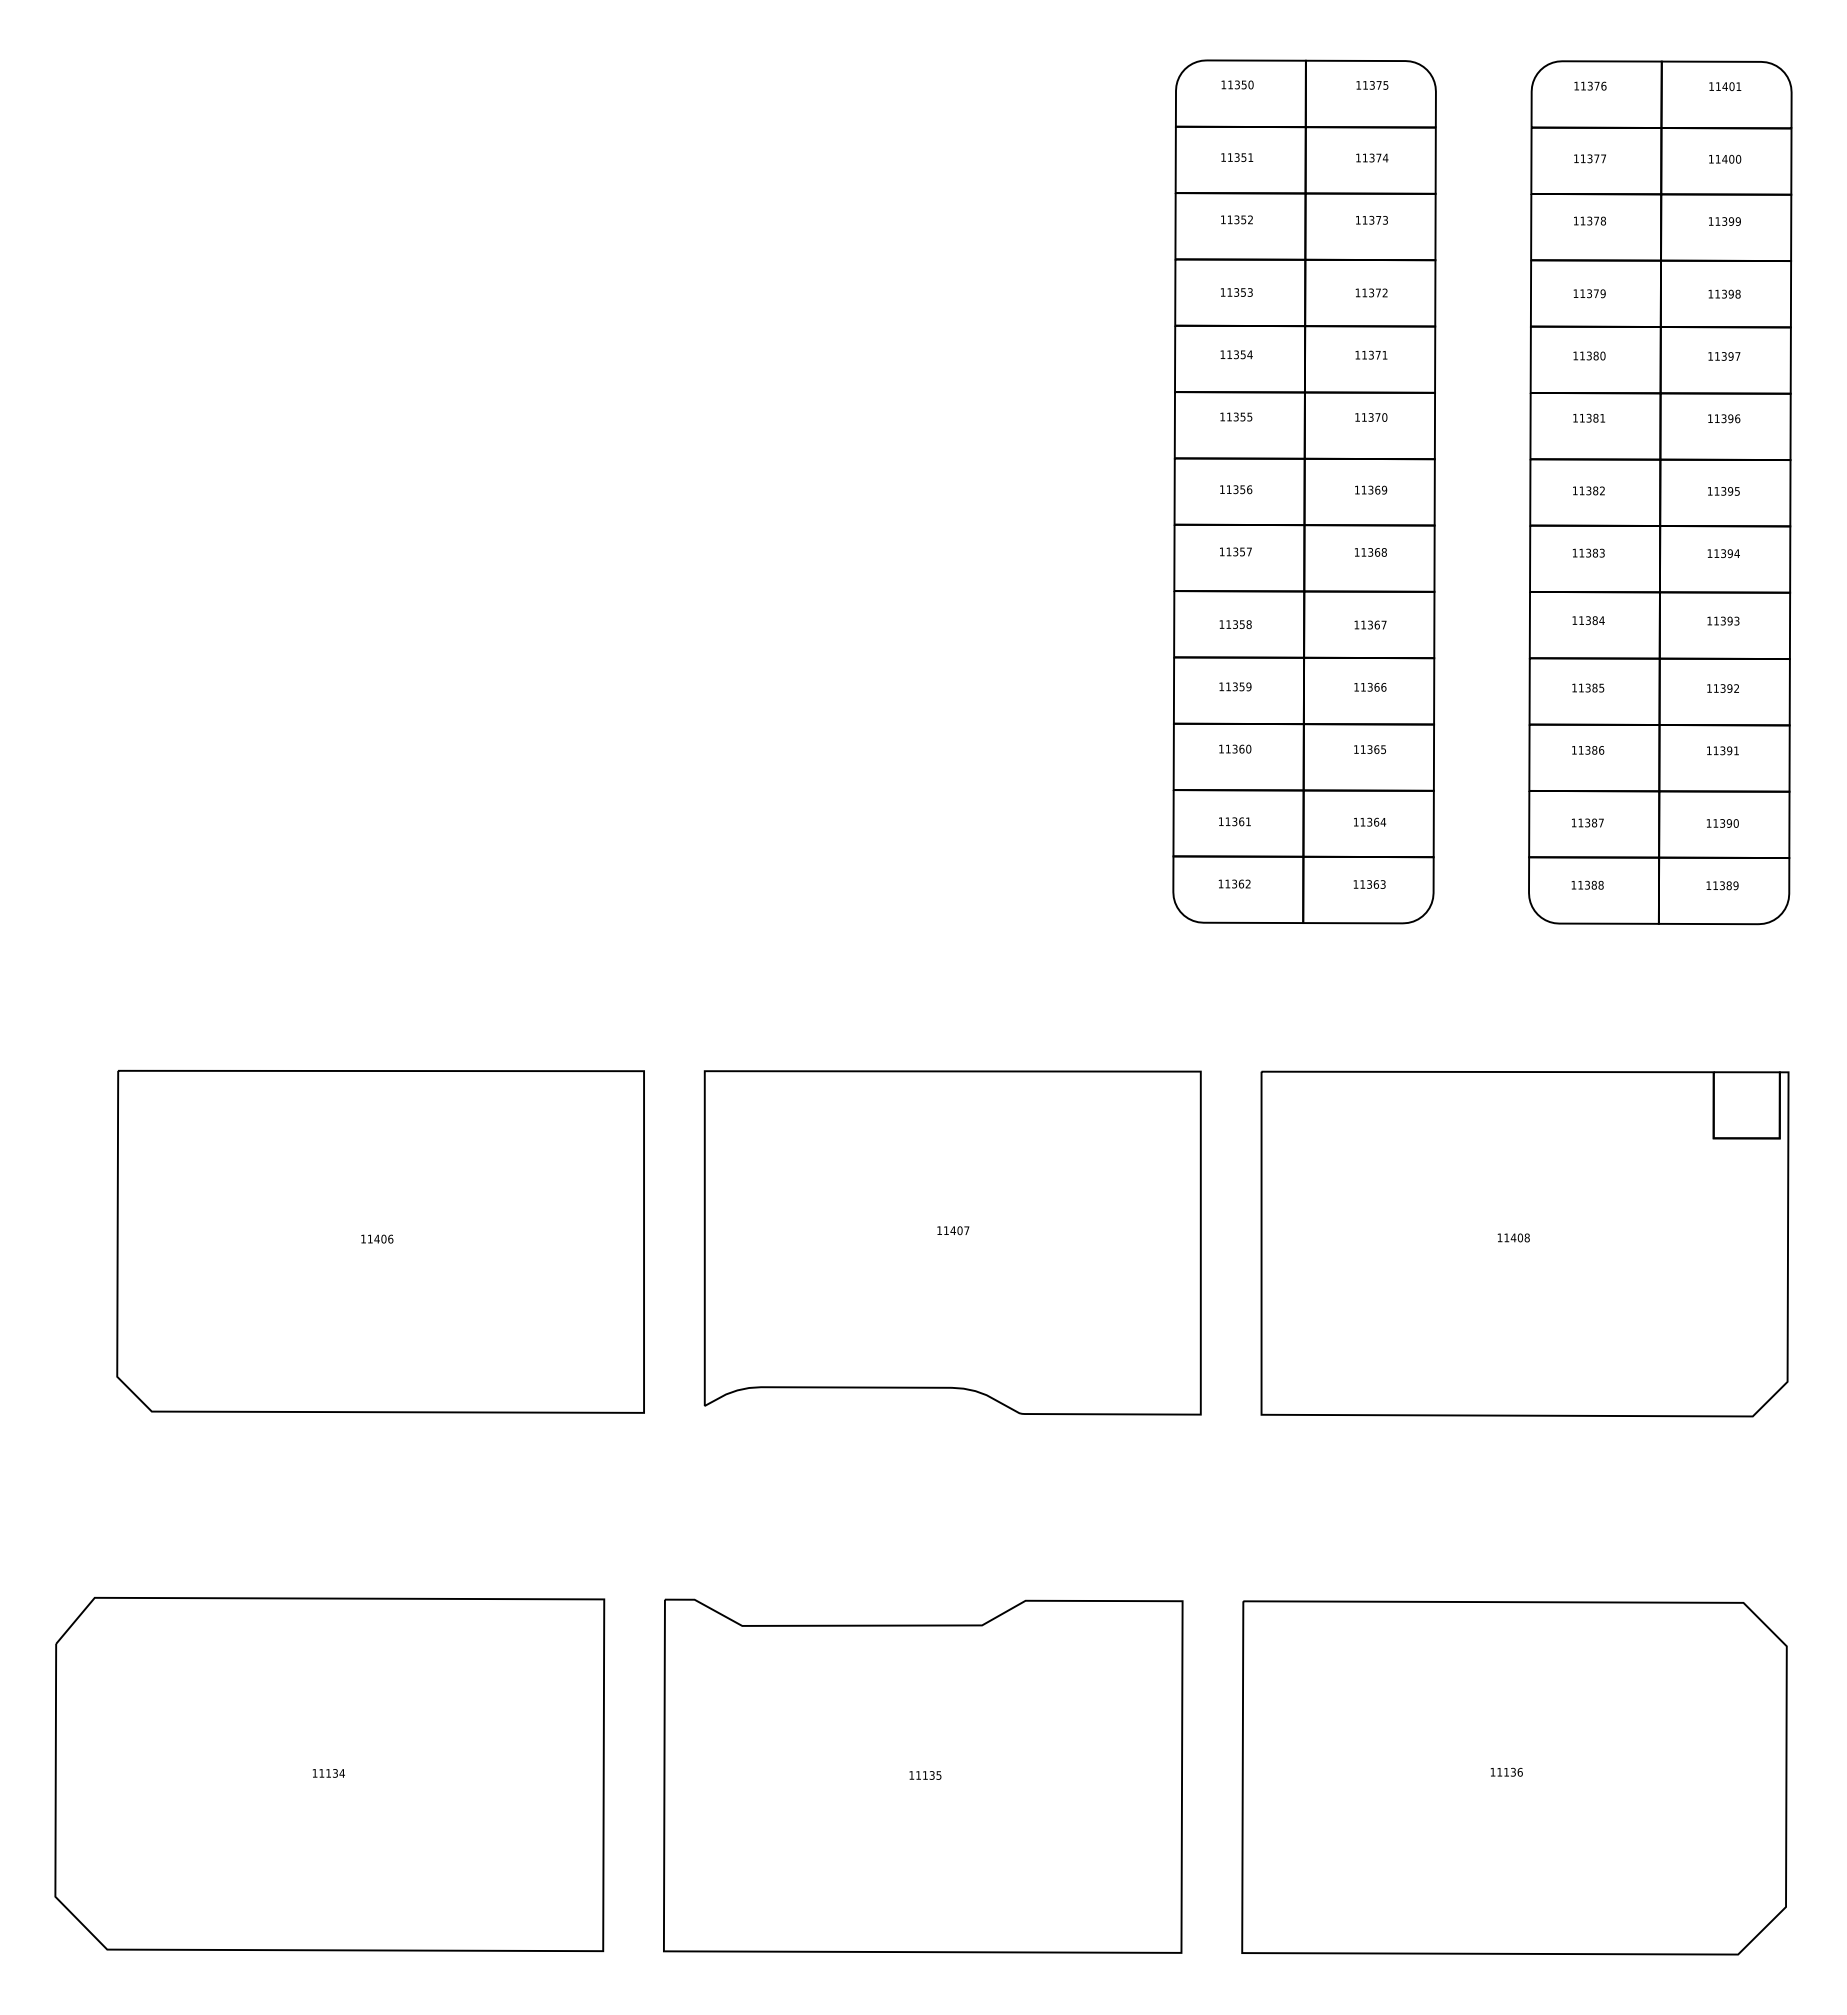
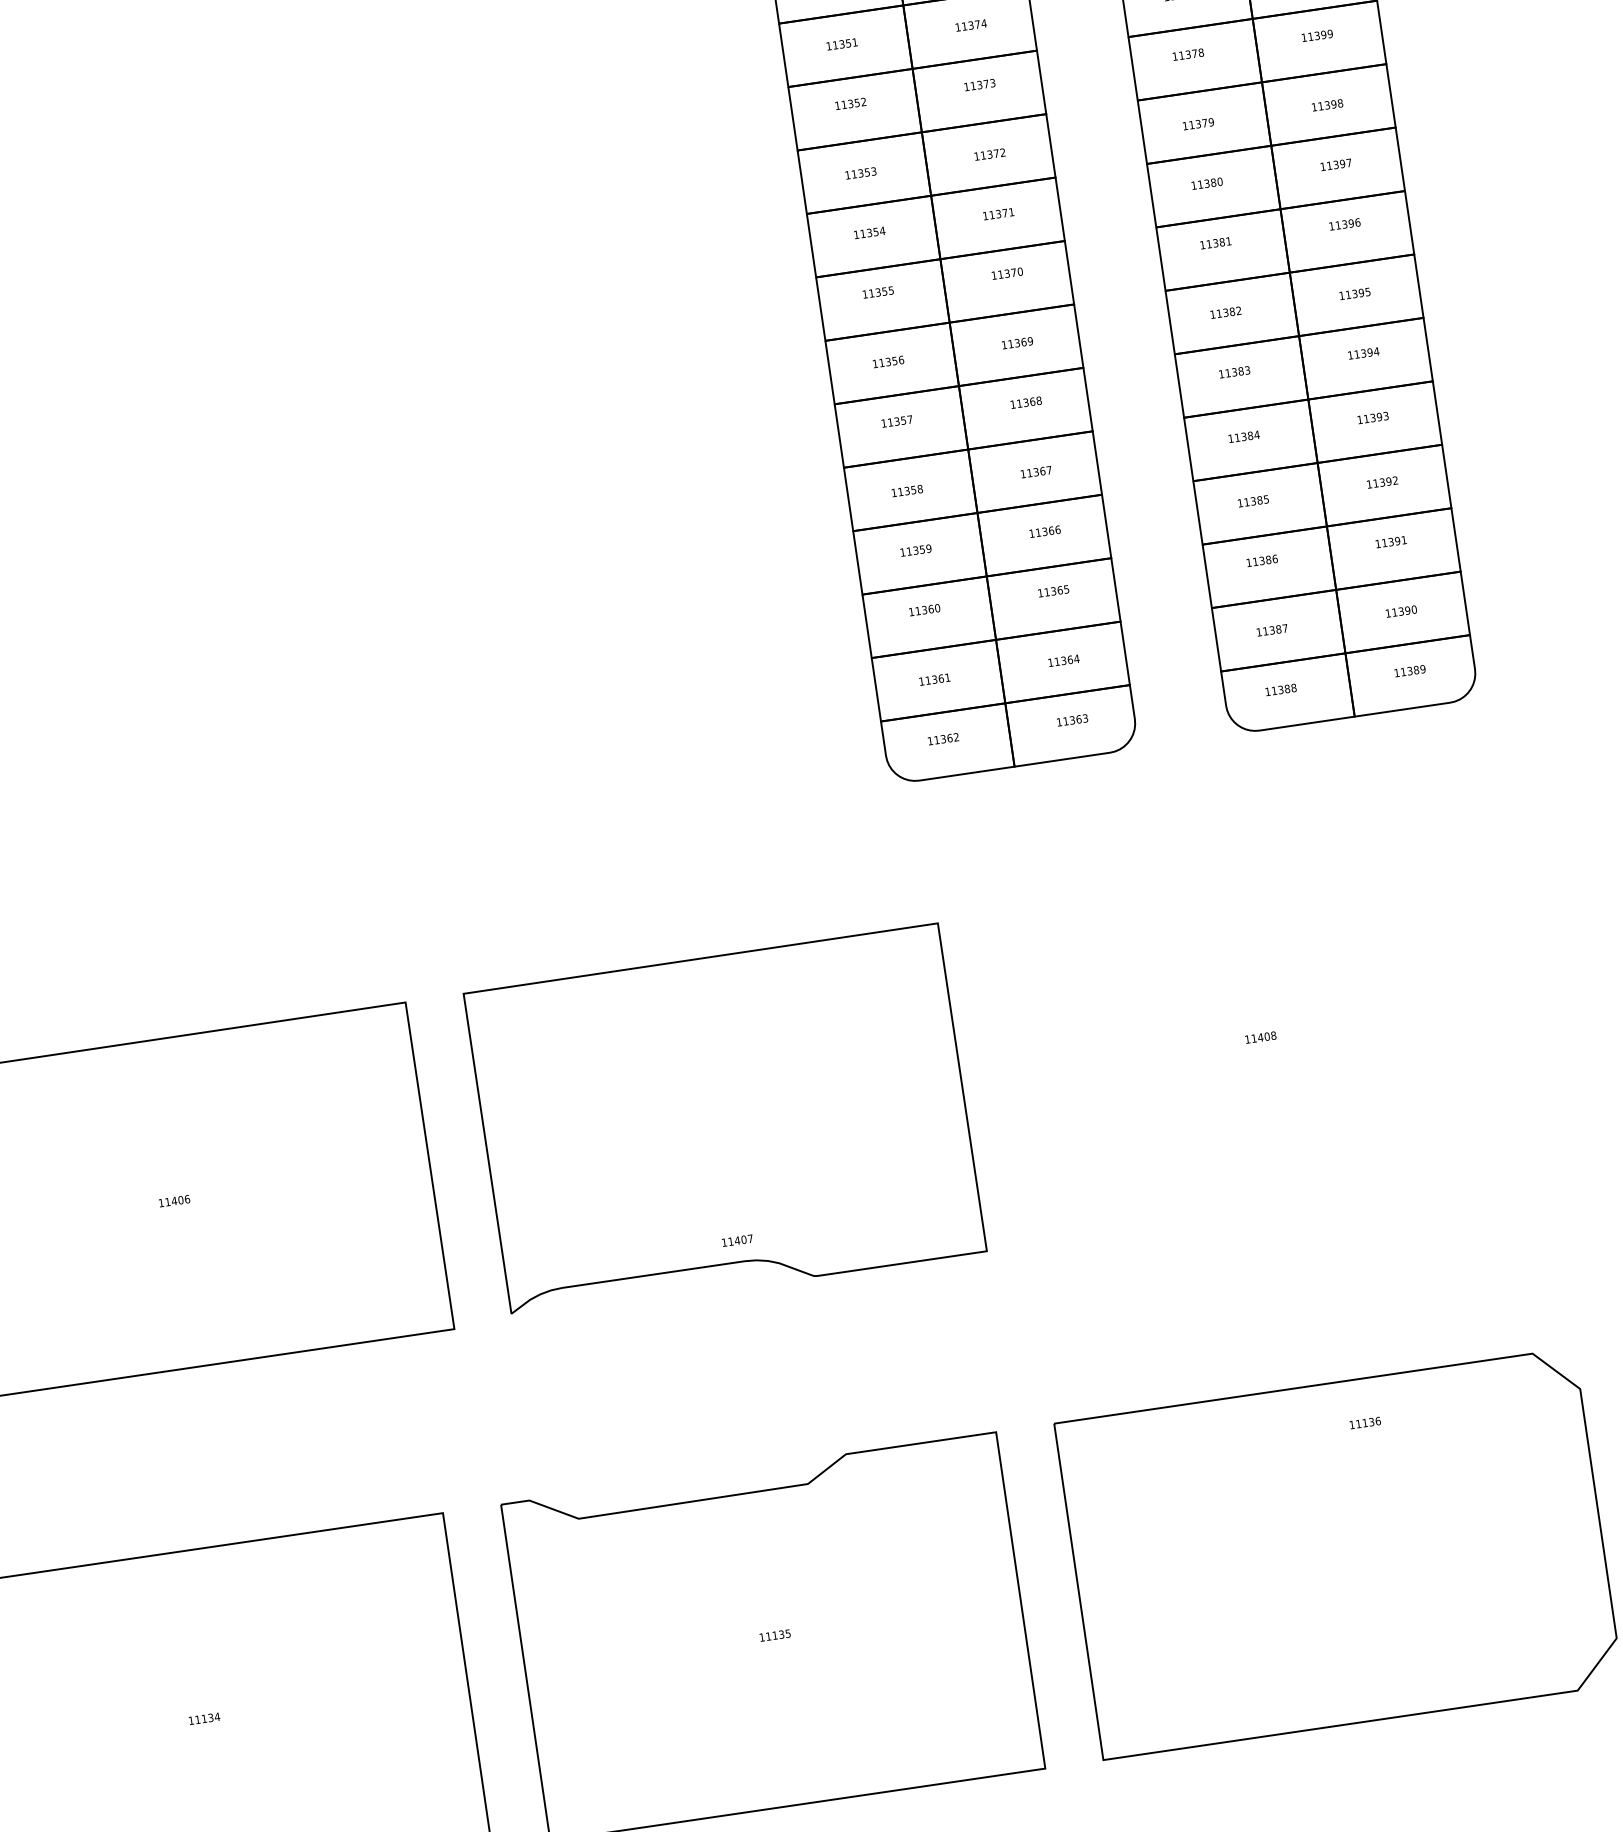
text: (953, 1230) -> (737, 1240), moved
part: (1524, 1243) -> (1271, 1041), removed
text: (1506, 1771) -> (1364, 1422), moved

